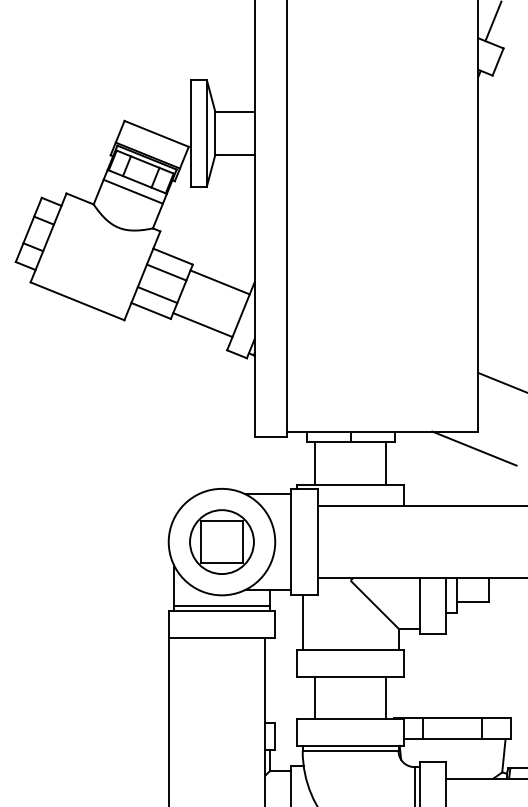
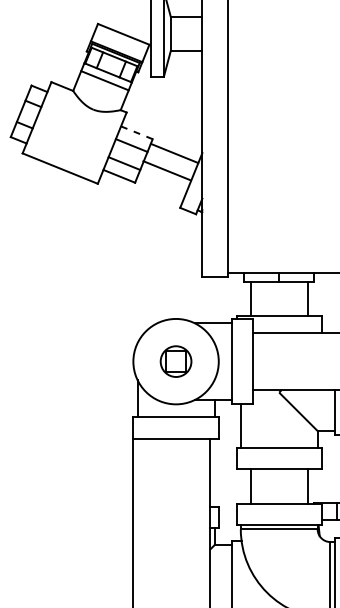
line: (172, 256) -> (136, 132), solid -> dashed
line: (202, 325) -> (166, 171), moved
part: (221, 541) -> (175, 361), size x0.6
line: (221, 606) -> (175, 413), removed

